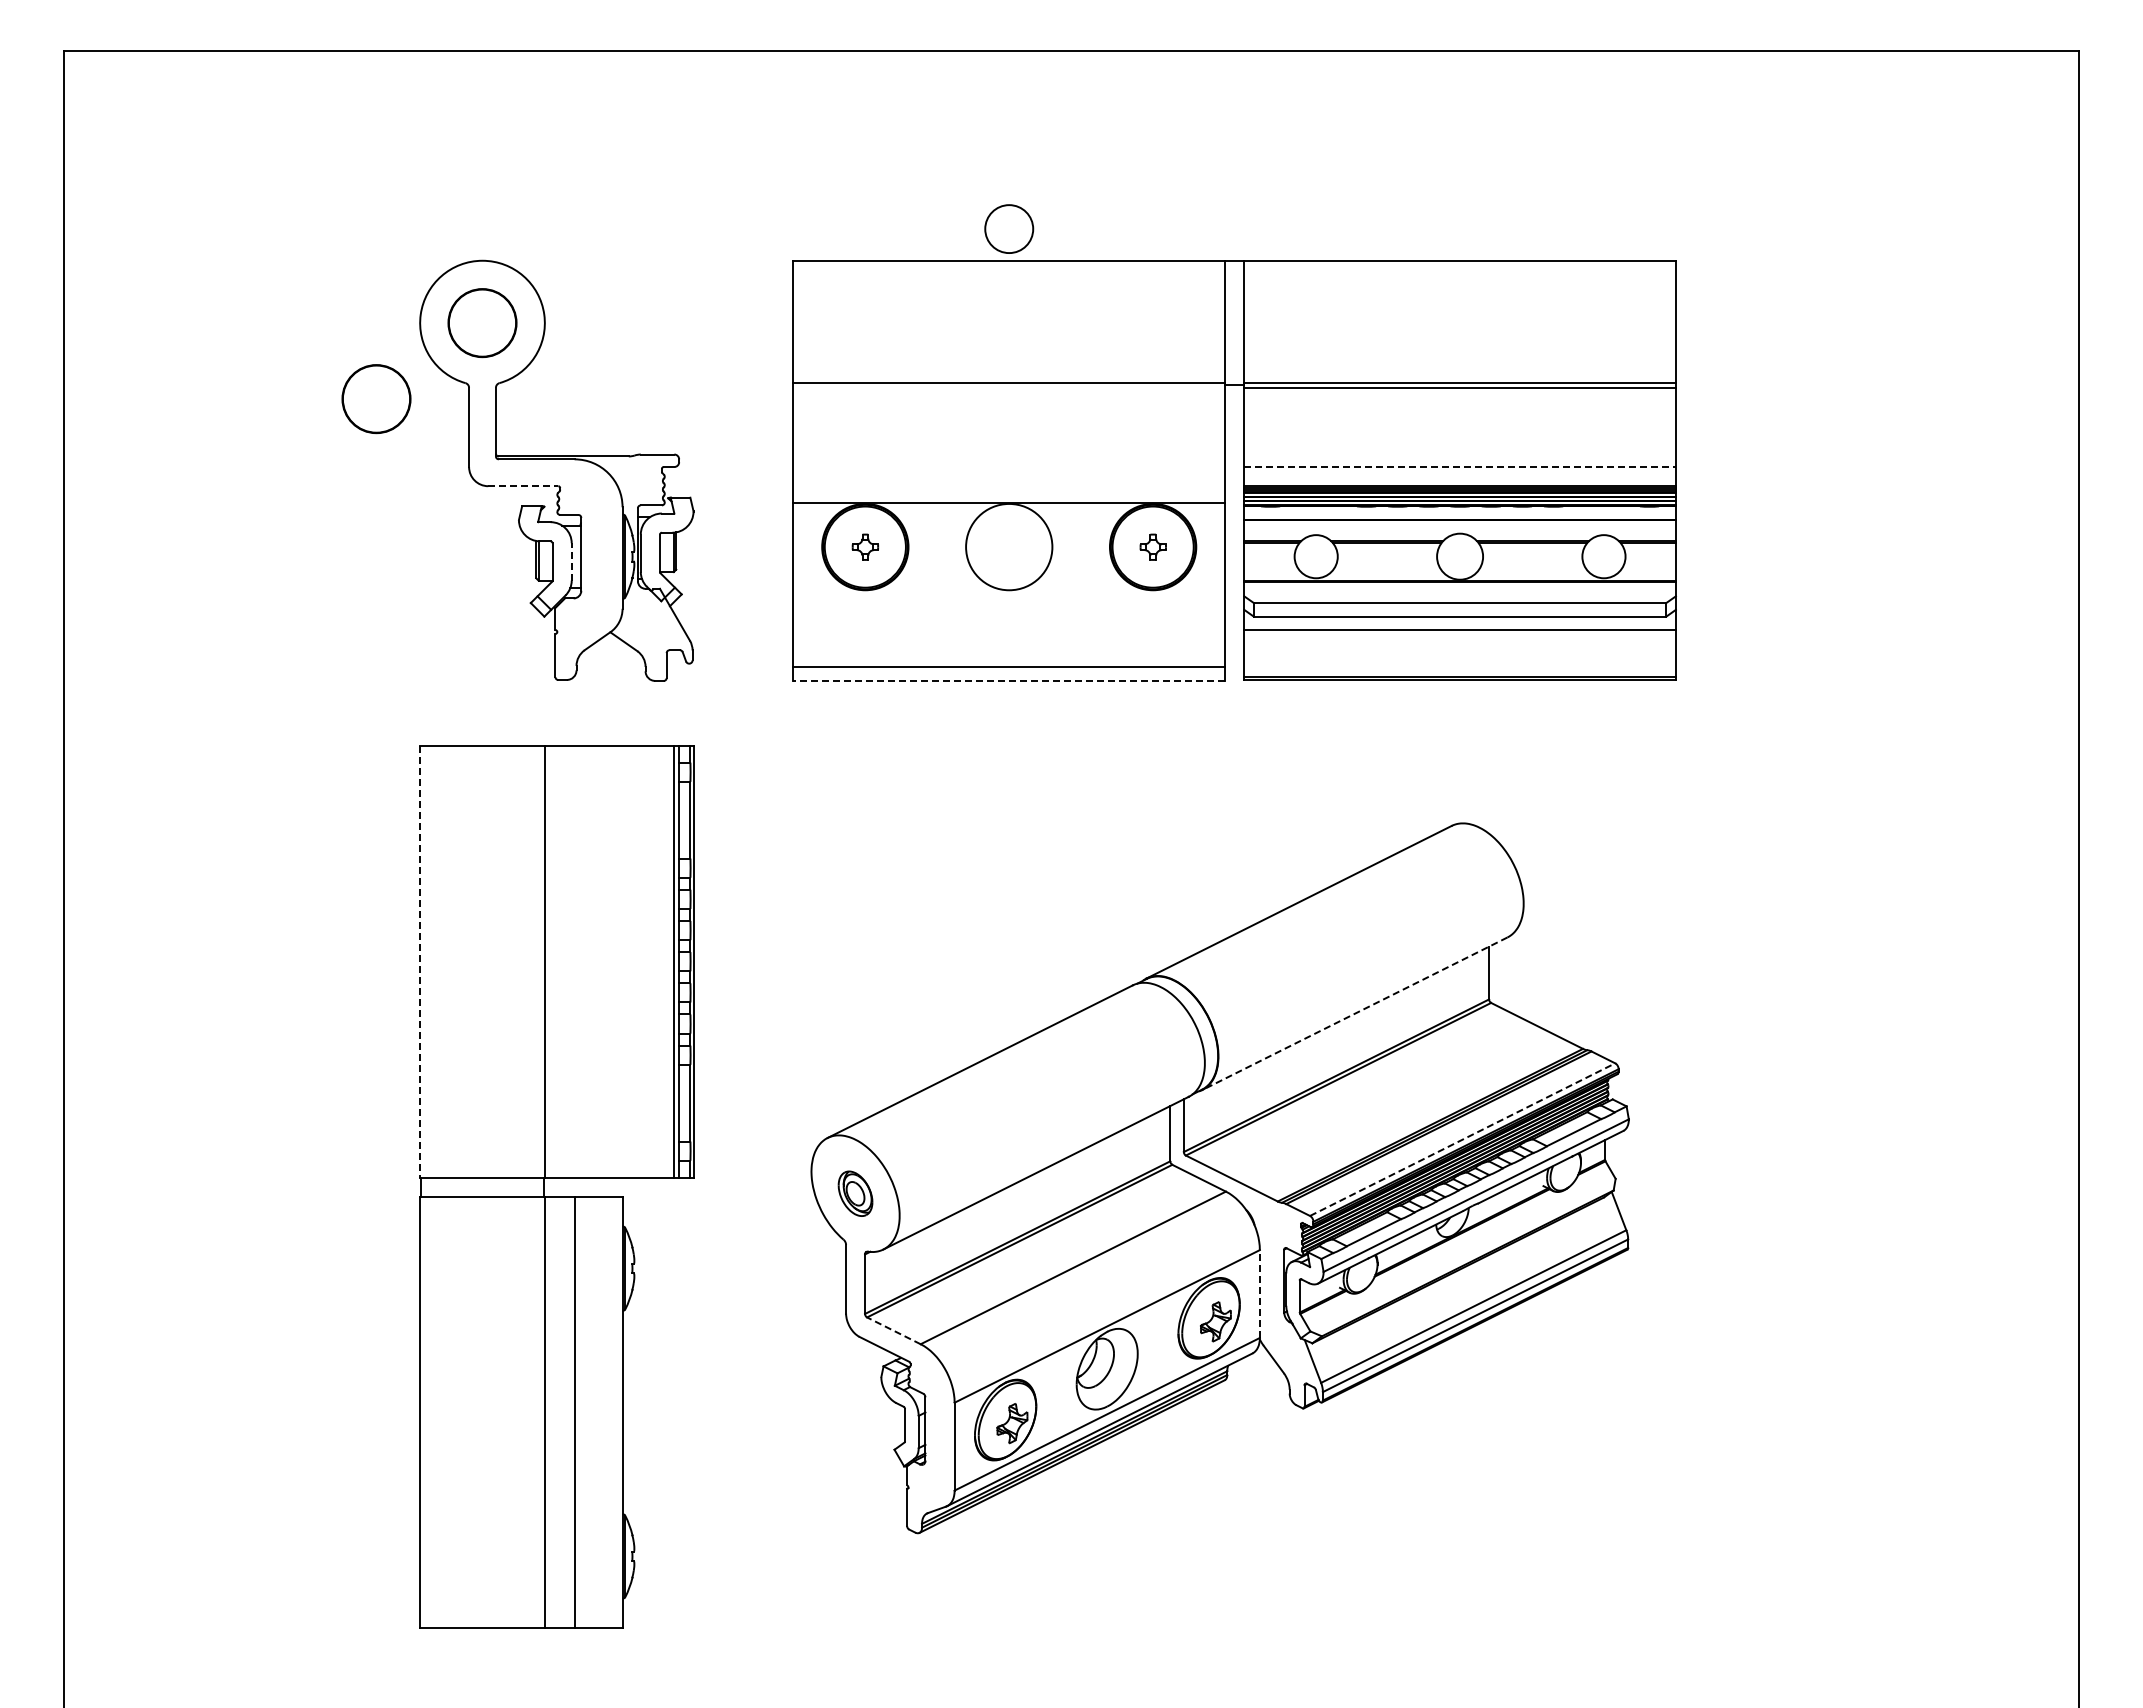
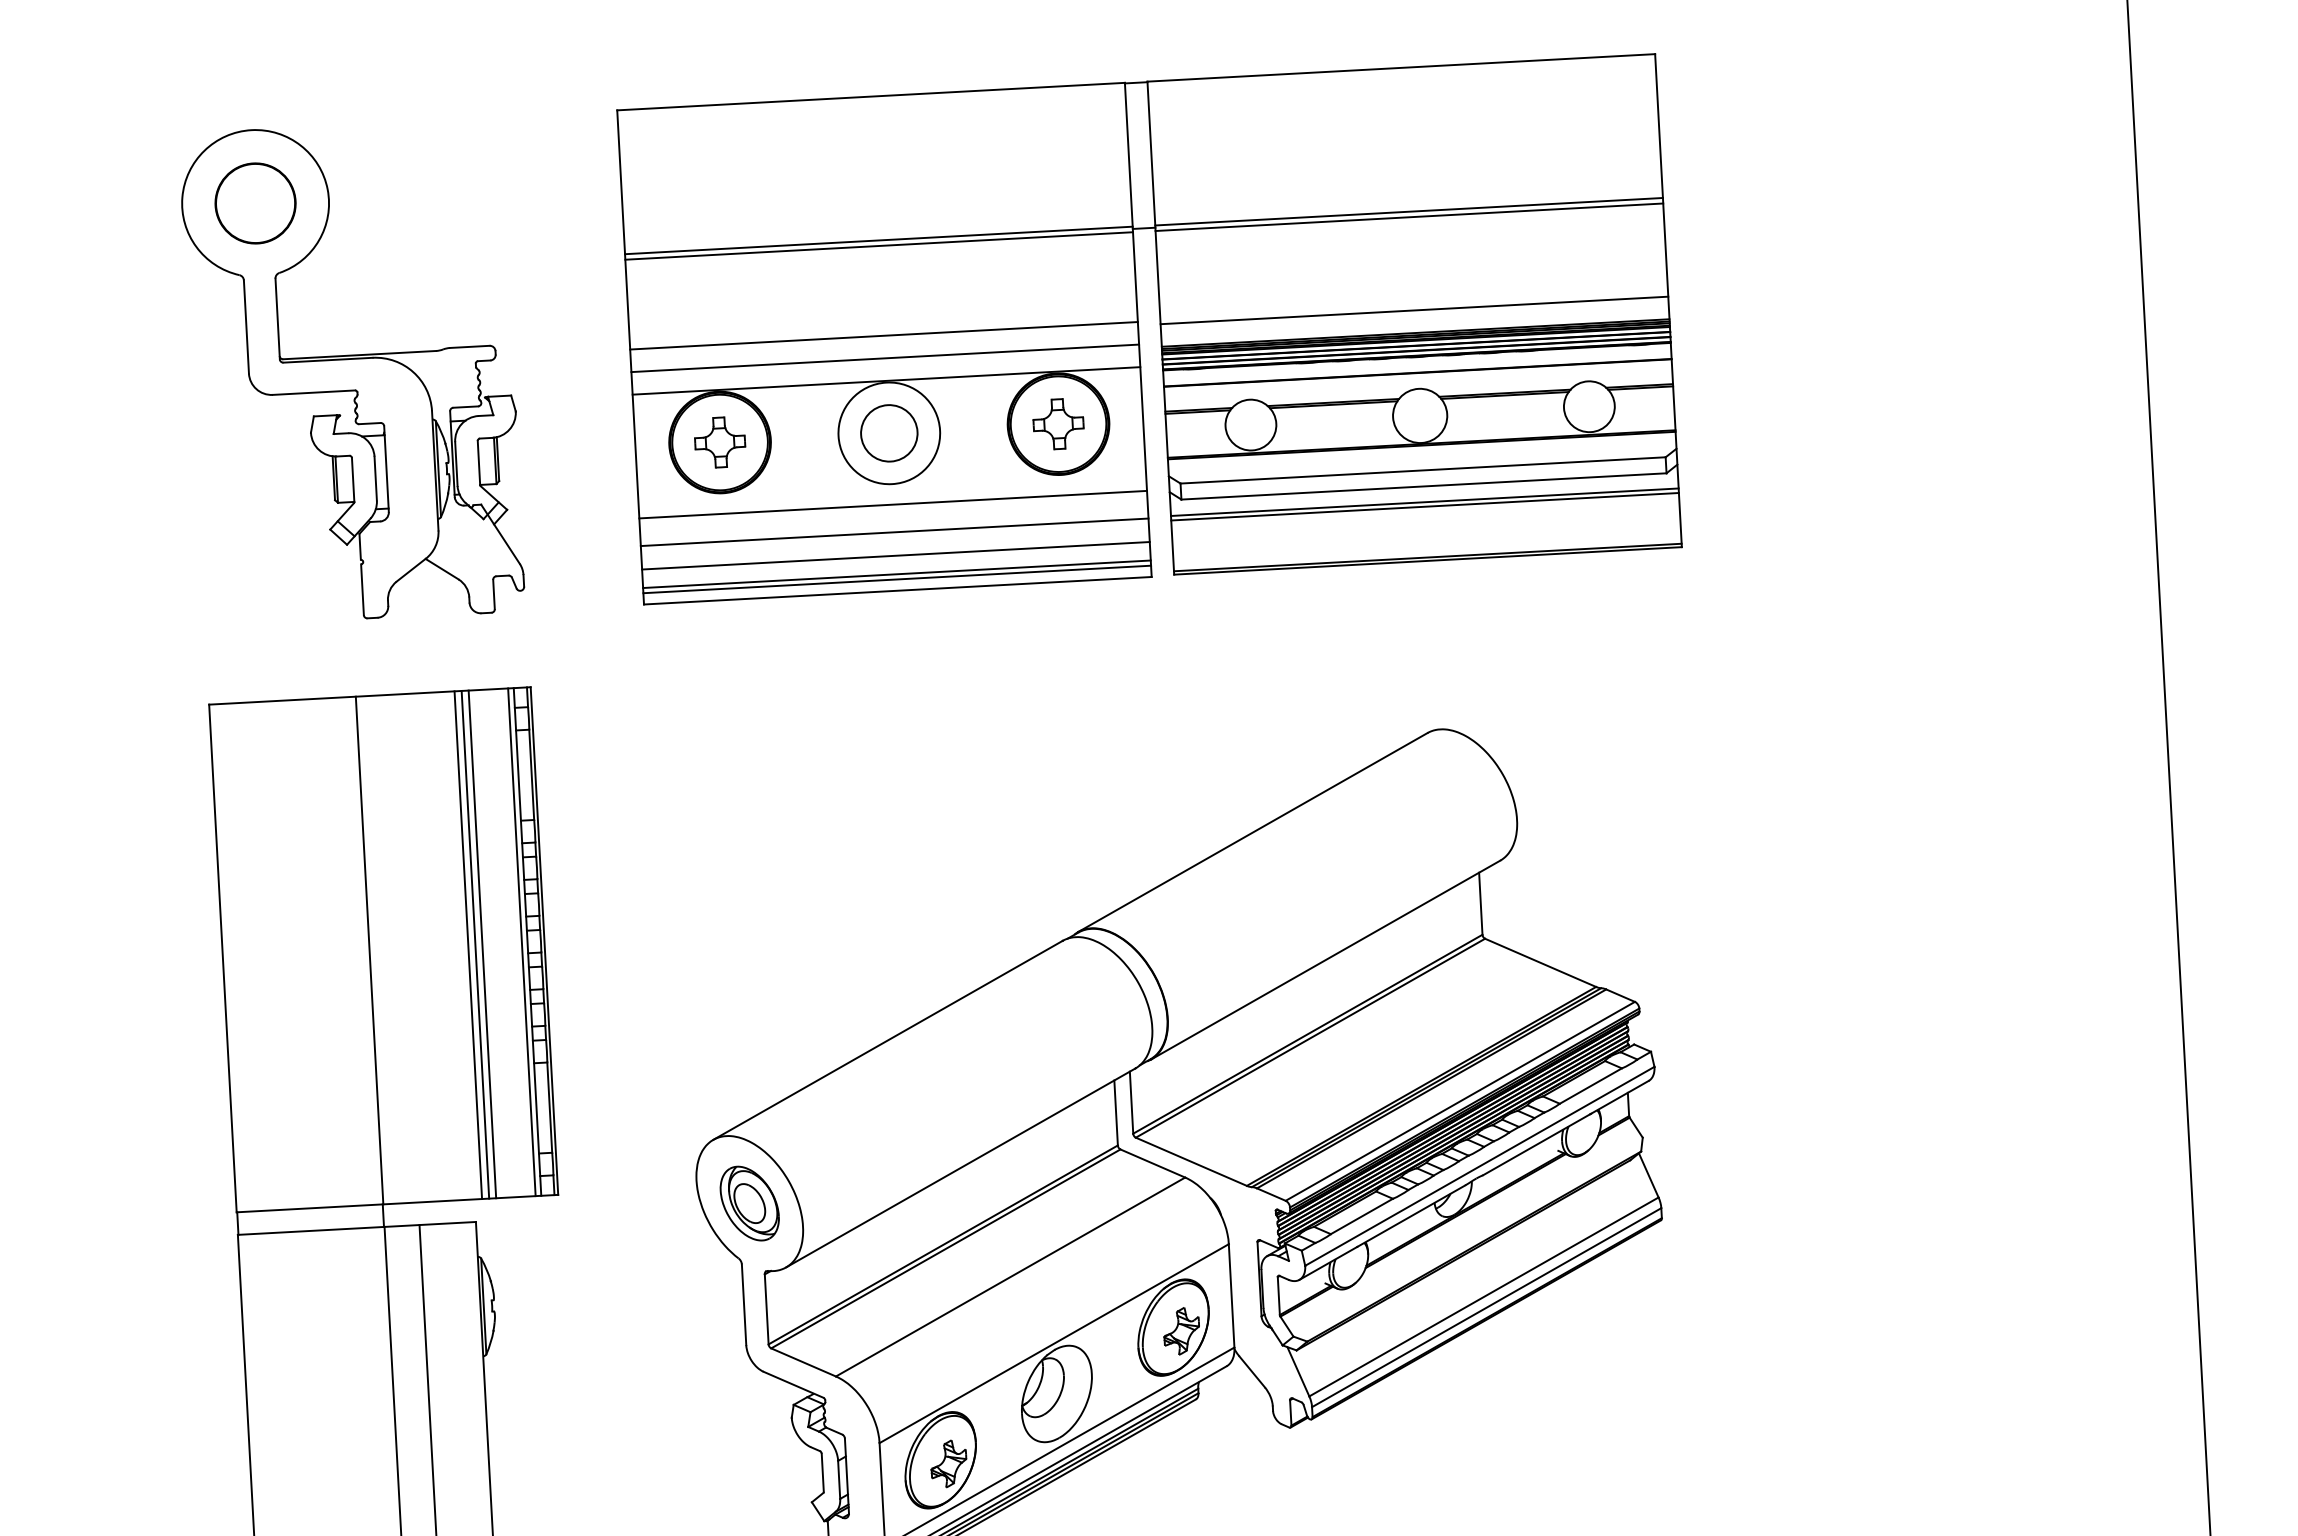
circle: (1009, 228) -> (889, 432), moved
line: (1009, 387) -> (879, 245), added
circle: (376, 399) -> (135, 300), removed
line: (1009, 464) -> (884, 336), added
line: (1460, 467) -> (1414, 310), dashed -> solid
line: (1009, 483) -> (885, 358), added
line: (523, 486) -> (314, 393), dashed -> solid
part: (865, 547) -> (720, 442), size x1.67
part: (1153, 547) -> (1059, 424), size x1.67
line: (571, 561) -> (375, 478), dashed -> solid
line: (1009, 607) -> (893, 504), added
line: (1009, 631) -> (895, 532), added
line: (1459, 633) -> (1424, 506), added
line: (1009, 651) -> (896, 556), added
line: (1009, 671) -> (897, 579), added
line: (1009, 680) -> (898, 590), dashed -> solid
line: (420, 961) -> (223, 958), dashed -> solid
line: (628, 961) -> (467, 944), added
line: (634, 961) -> (474, 944), added
line: (640, 961) -> (482, 944), added
line: (1354, 1013) -> (1325, 959), dashed -> solid
line: (1462, 1139) -> (1460, 1101), dashed -> solid
part: (855, 1193) -> (749, 1203), size x1.43
line: (1259, 1294) -> (1231, 1296), dashed -> solid
line: (893, 1330) -> (803, 1362), dashed -> solid

